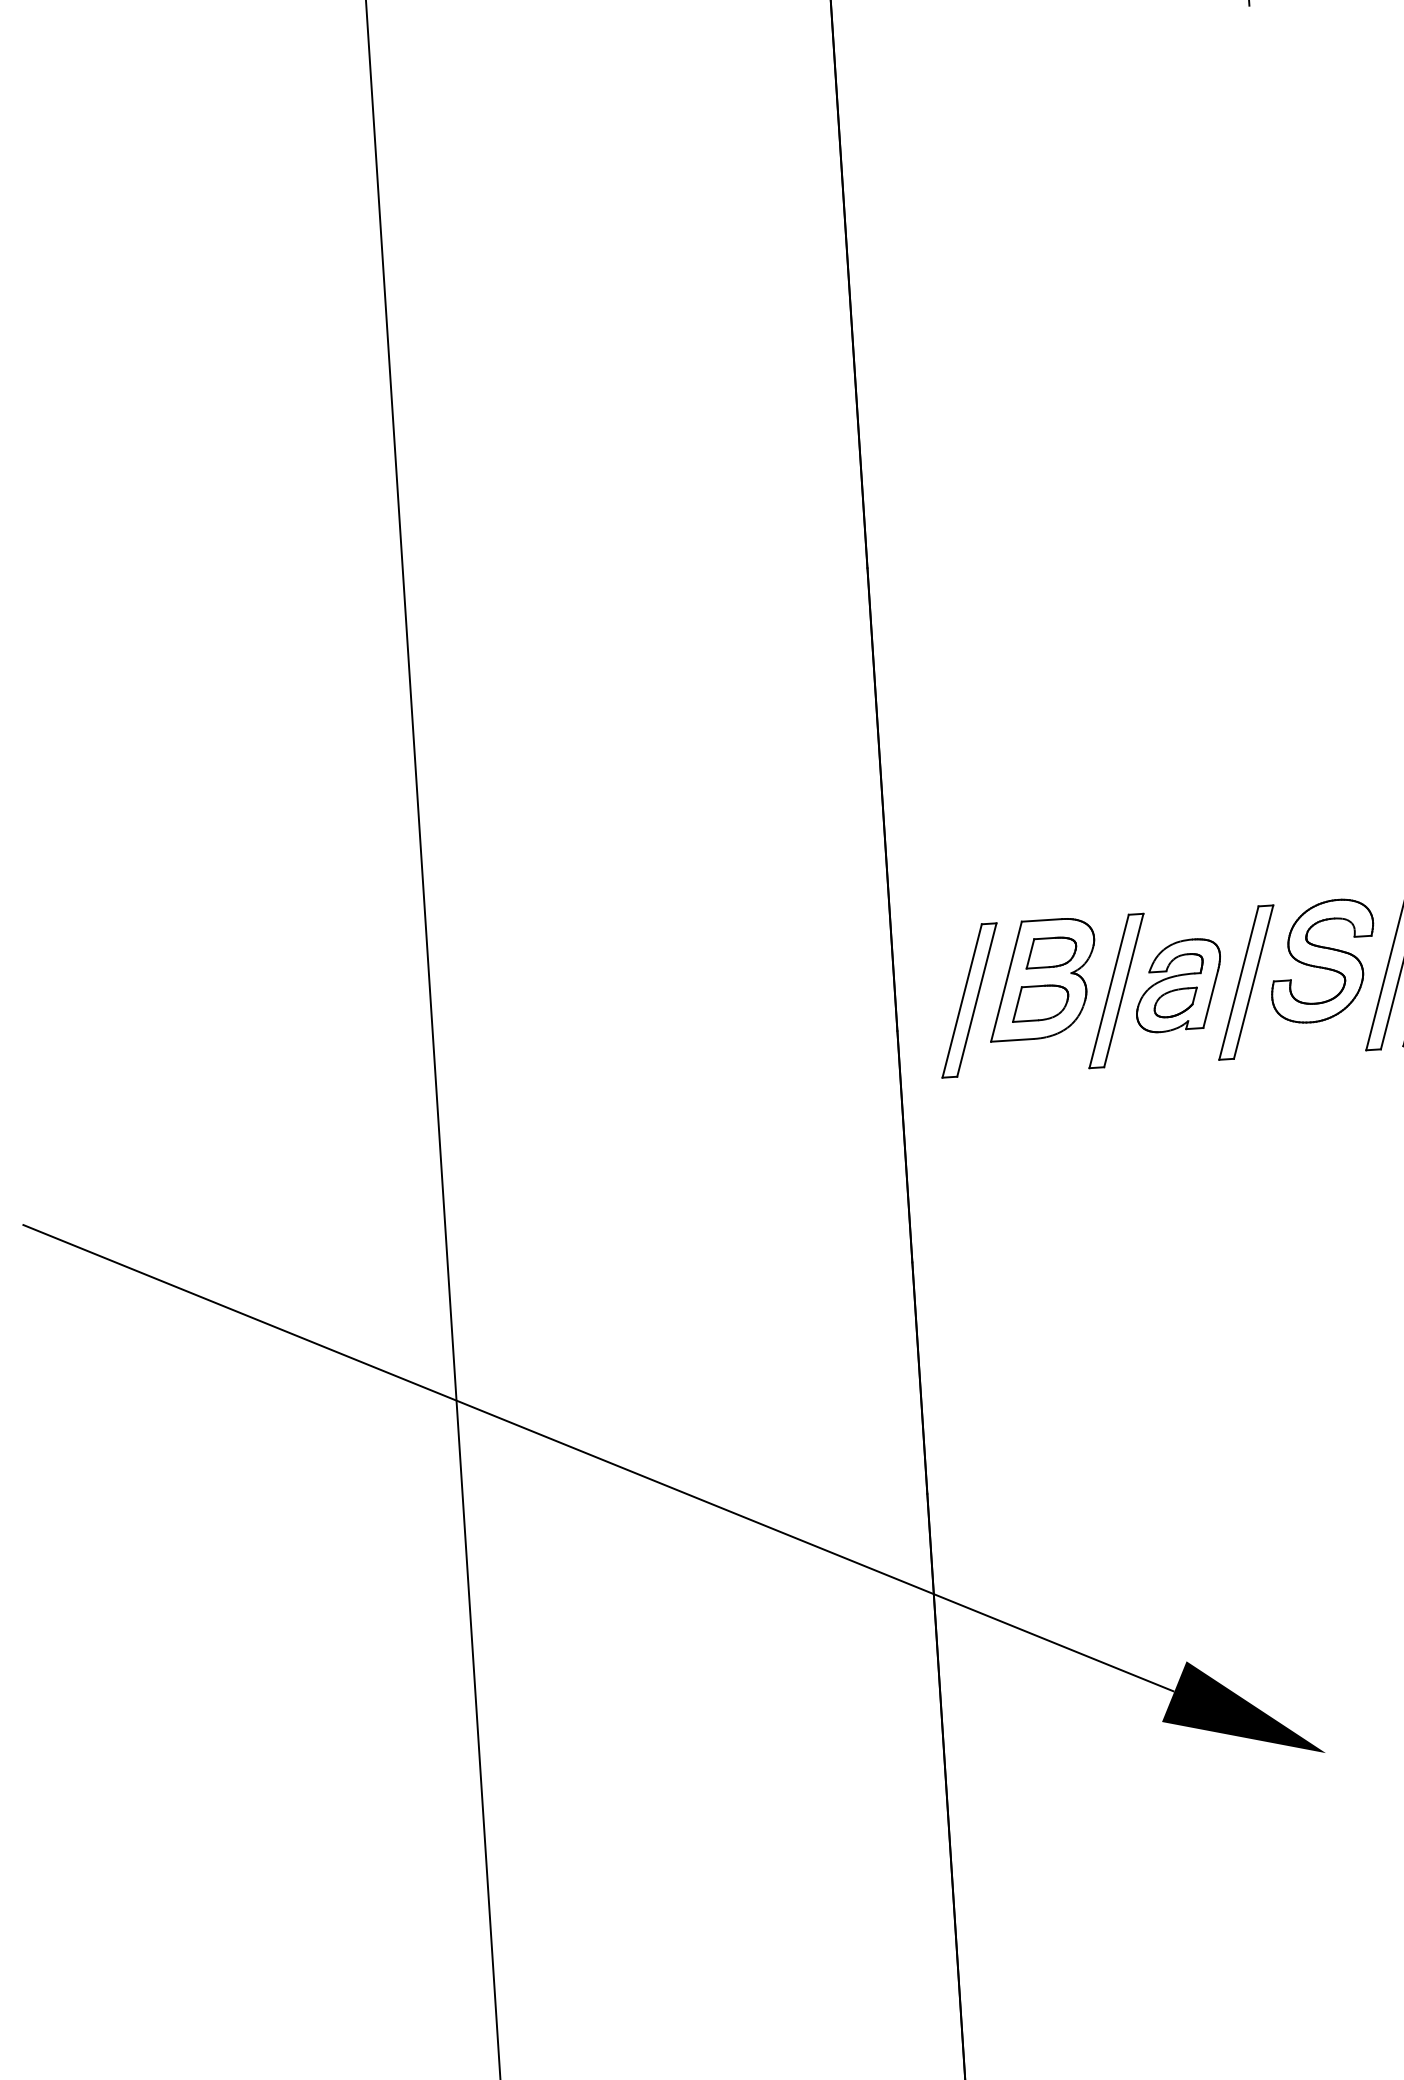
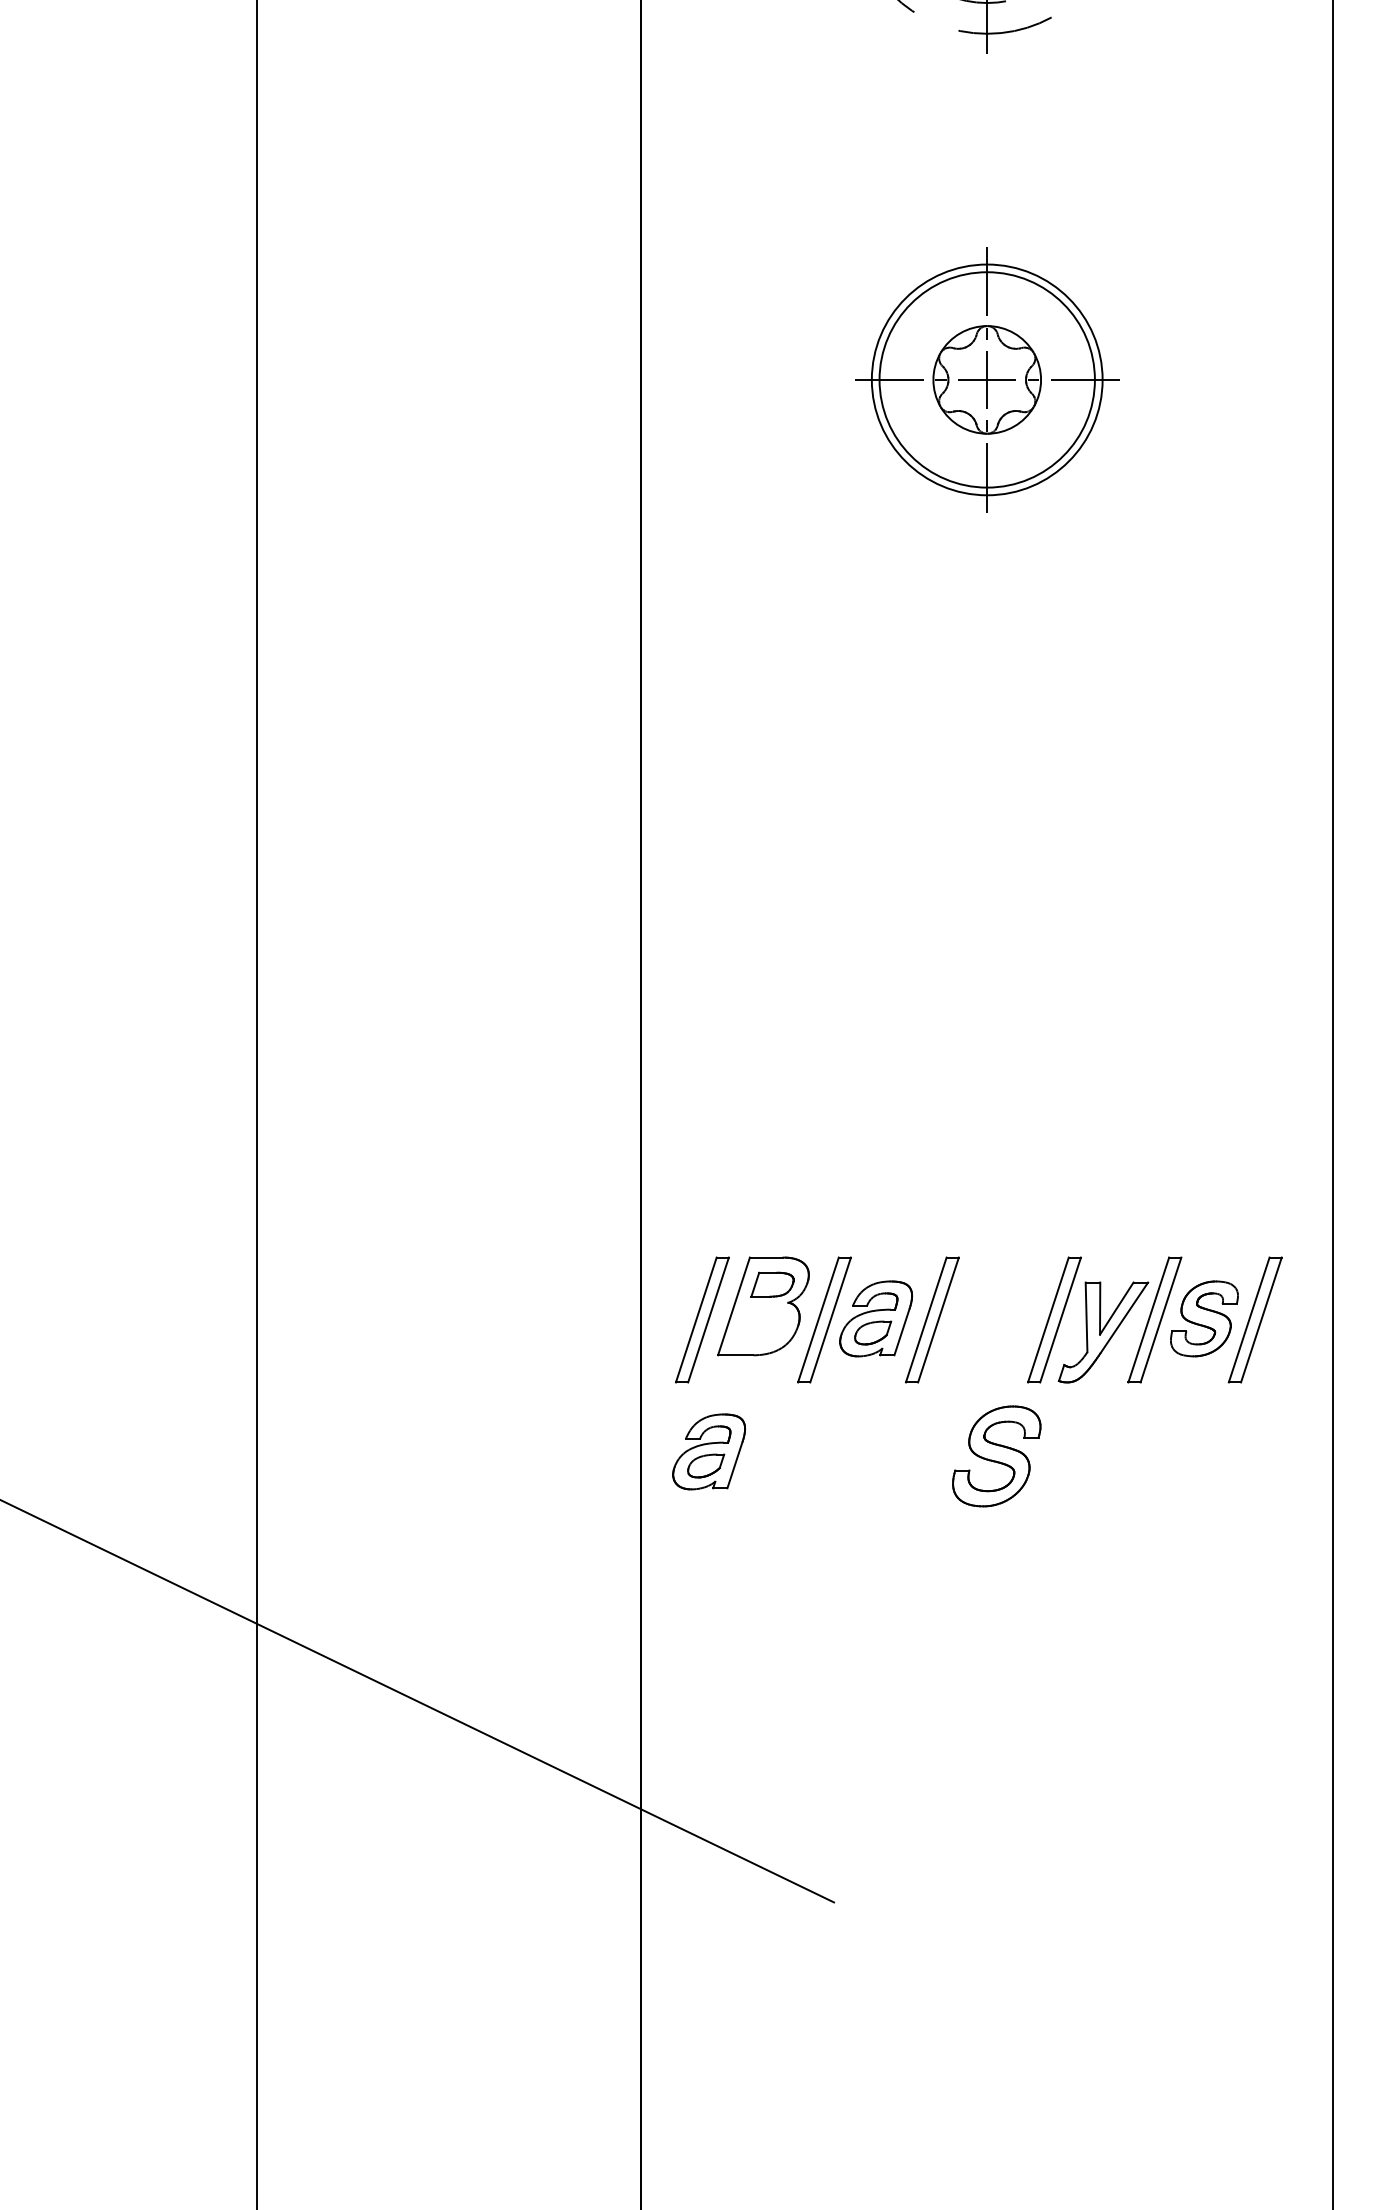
part: (1322, 961) -> (996, 1456), moved
part: (1039, 1002) -> (760, 1325), removed
part: (988, 1158) -> (709, 1451), added
fill: (1242, 1707) -> (890, 1919), removed

